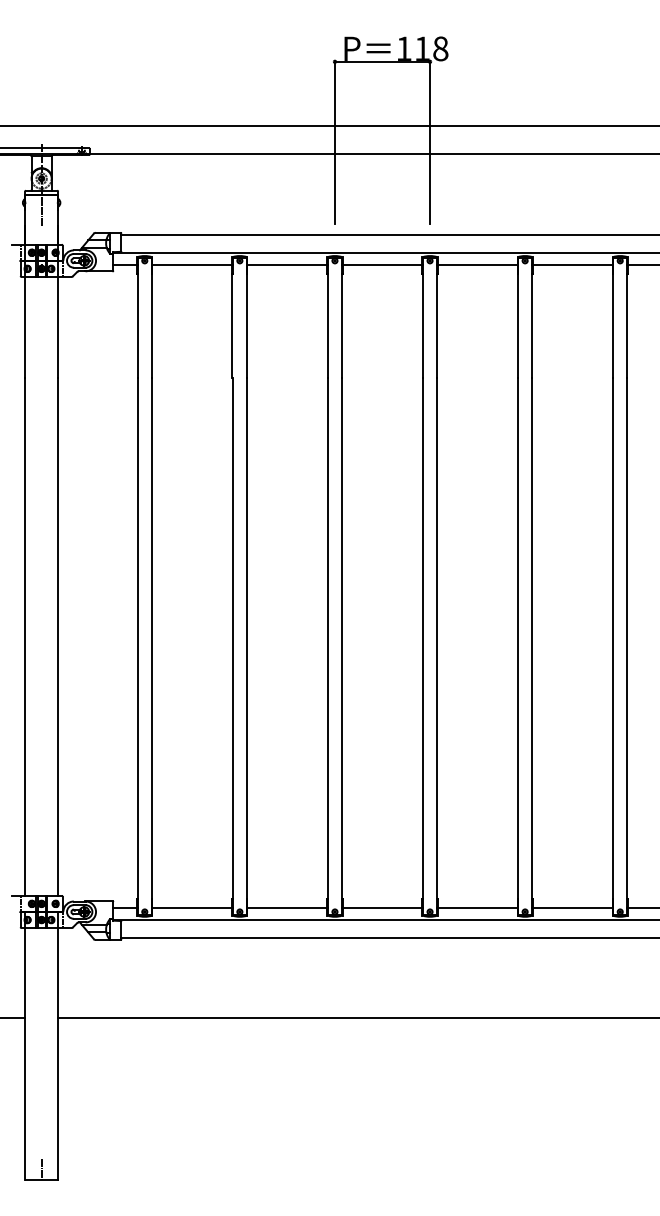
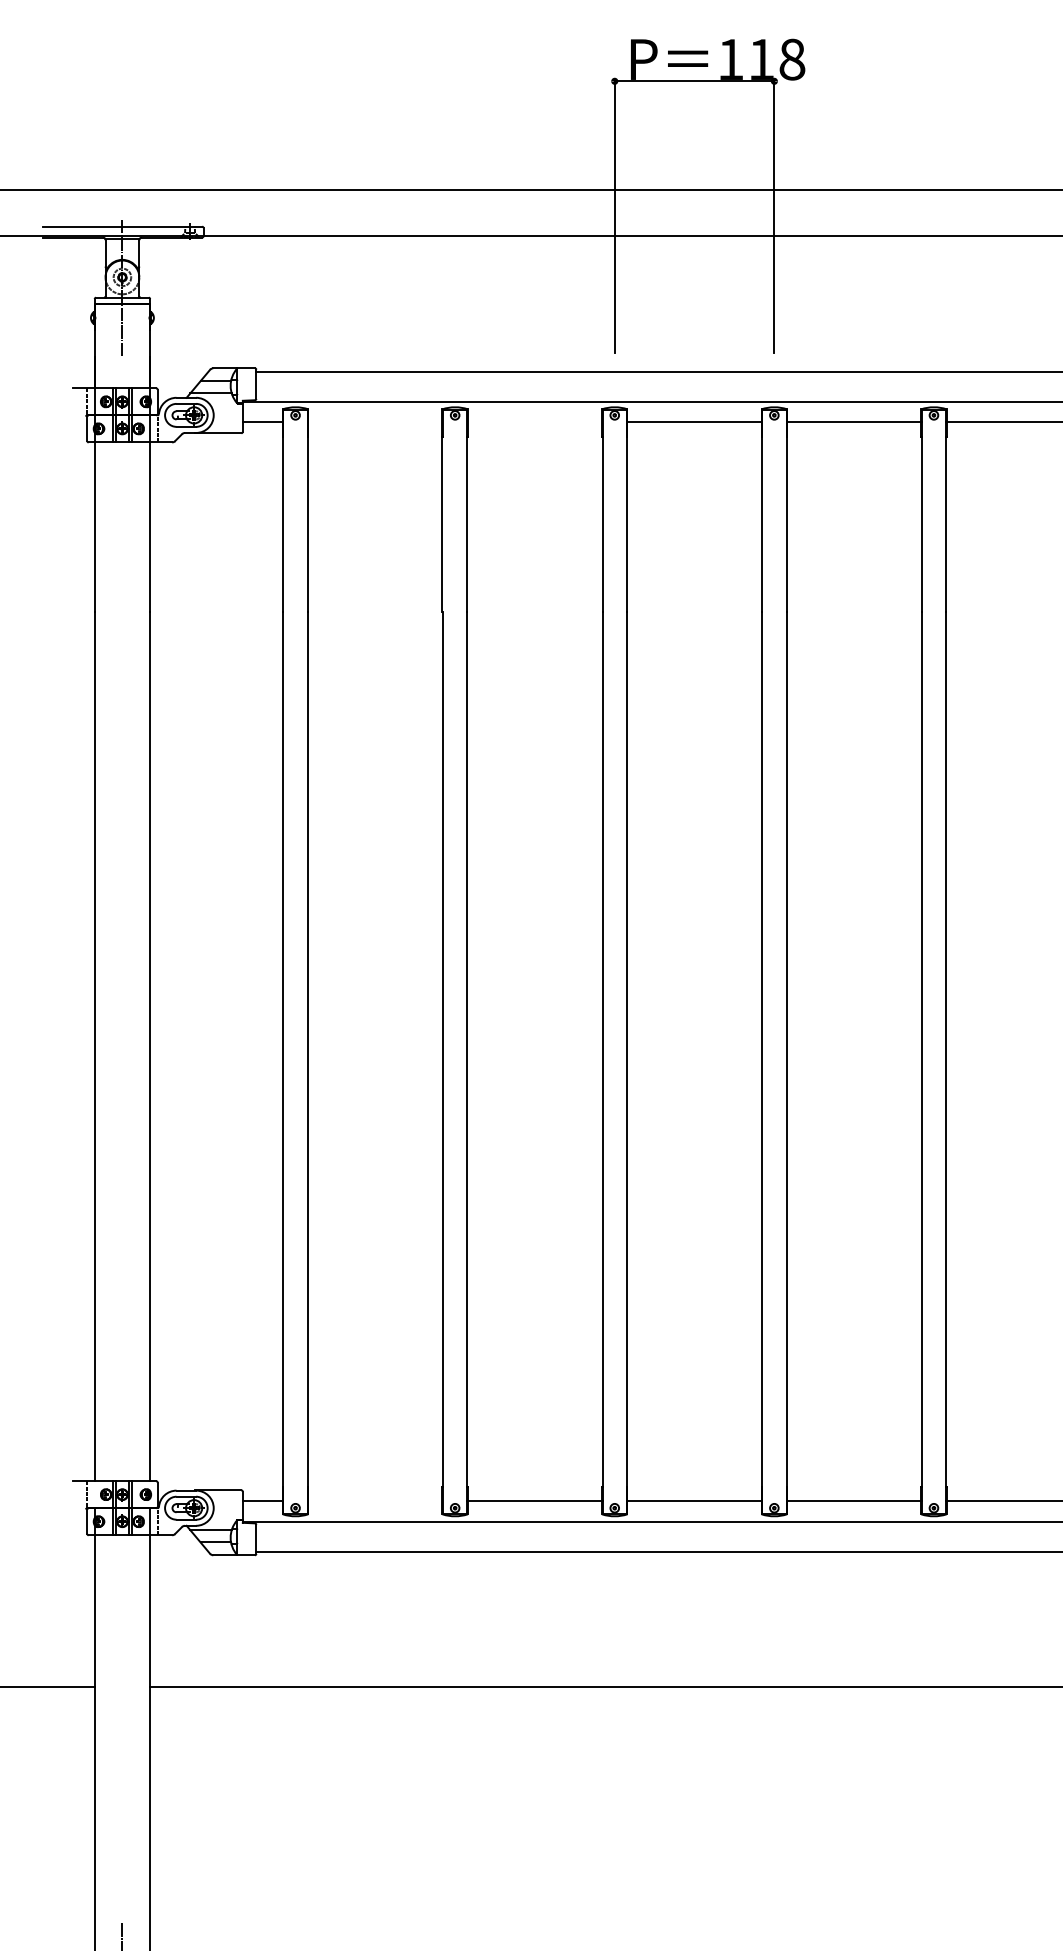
line: (192, 264) -> (375, 421), removed
line: (287, 264) -> (535, 421), removed
line: (192, 907) -> (375, 1500), removed

